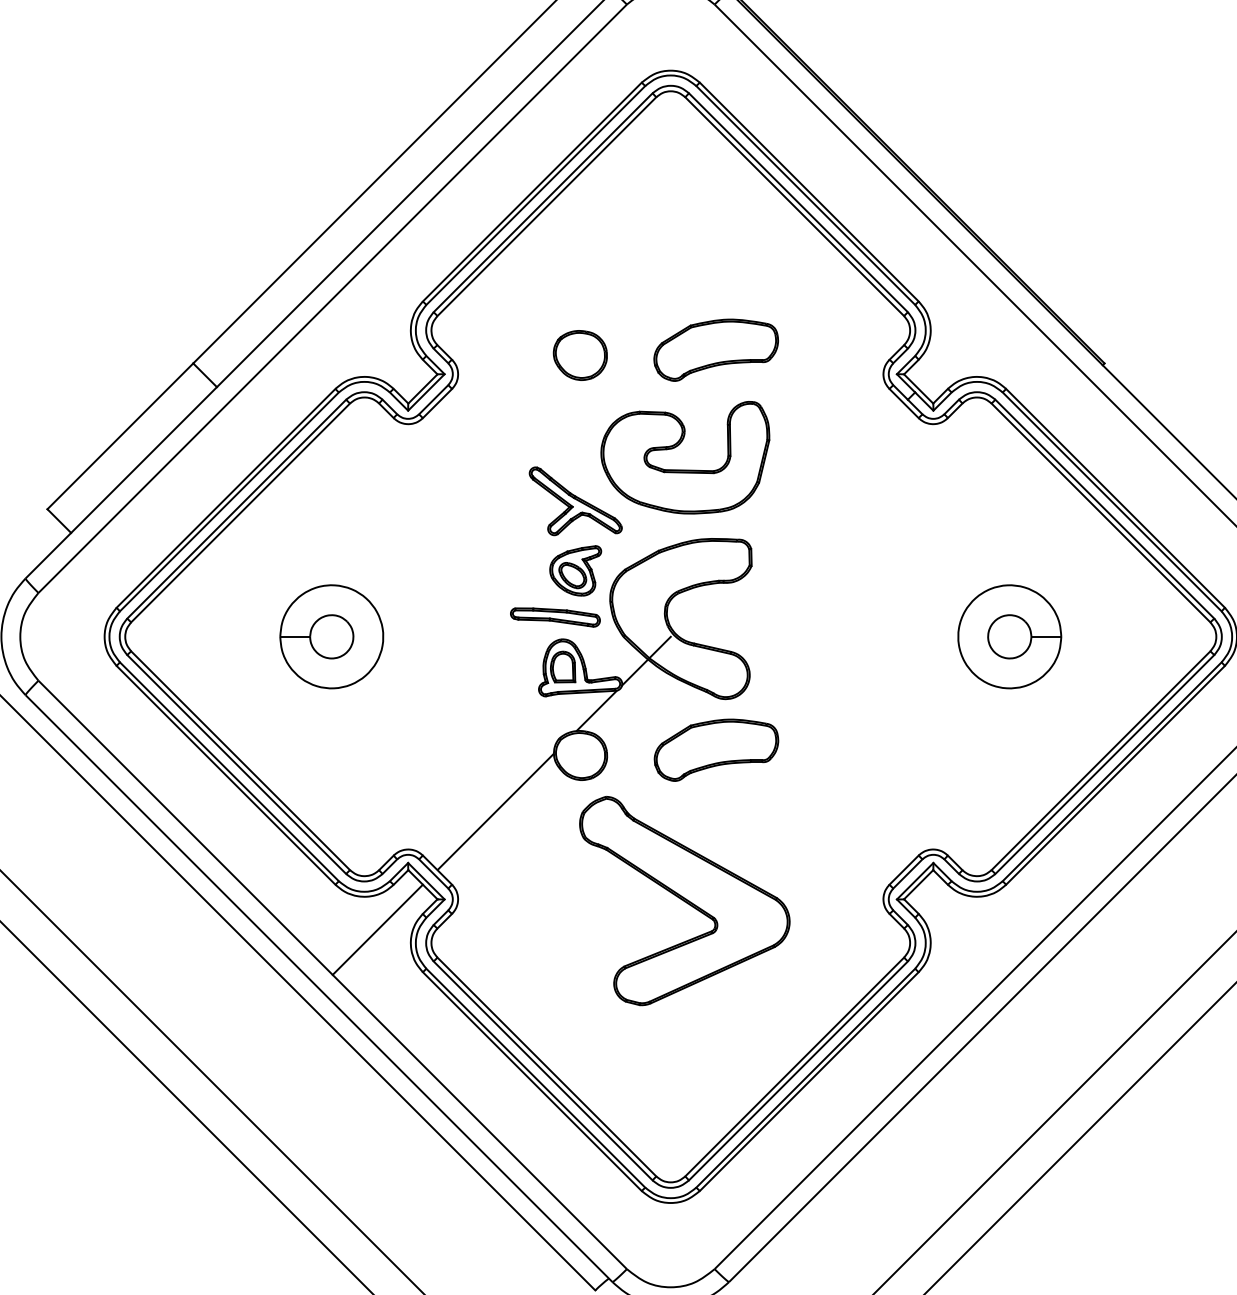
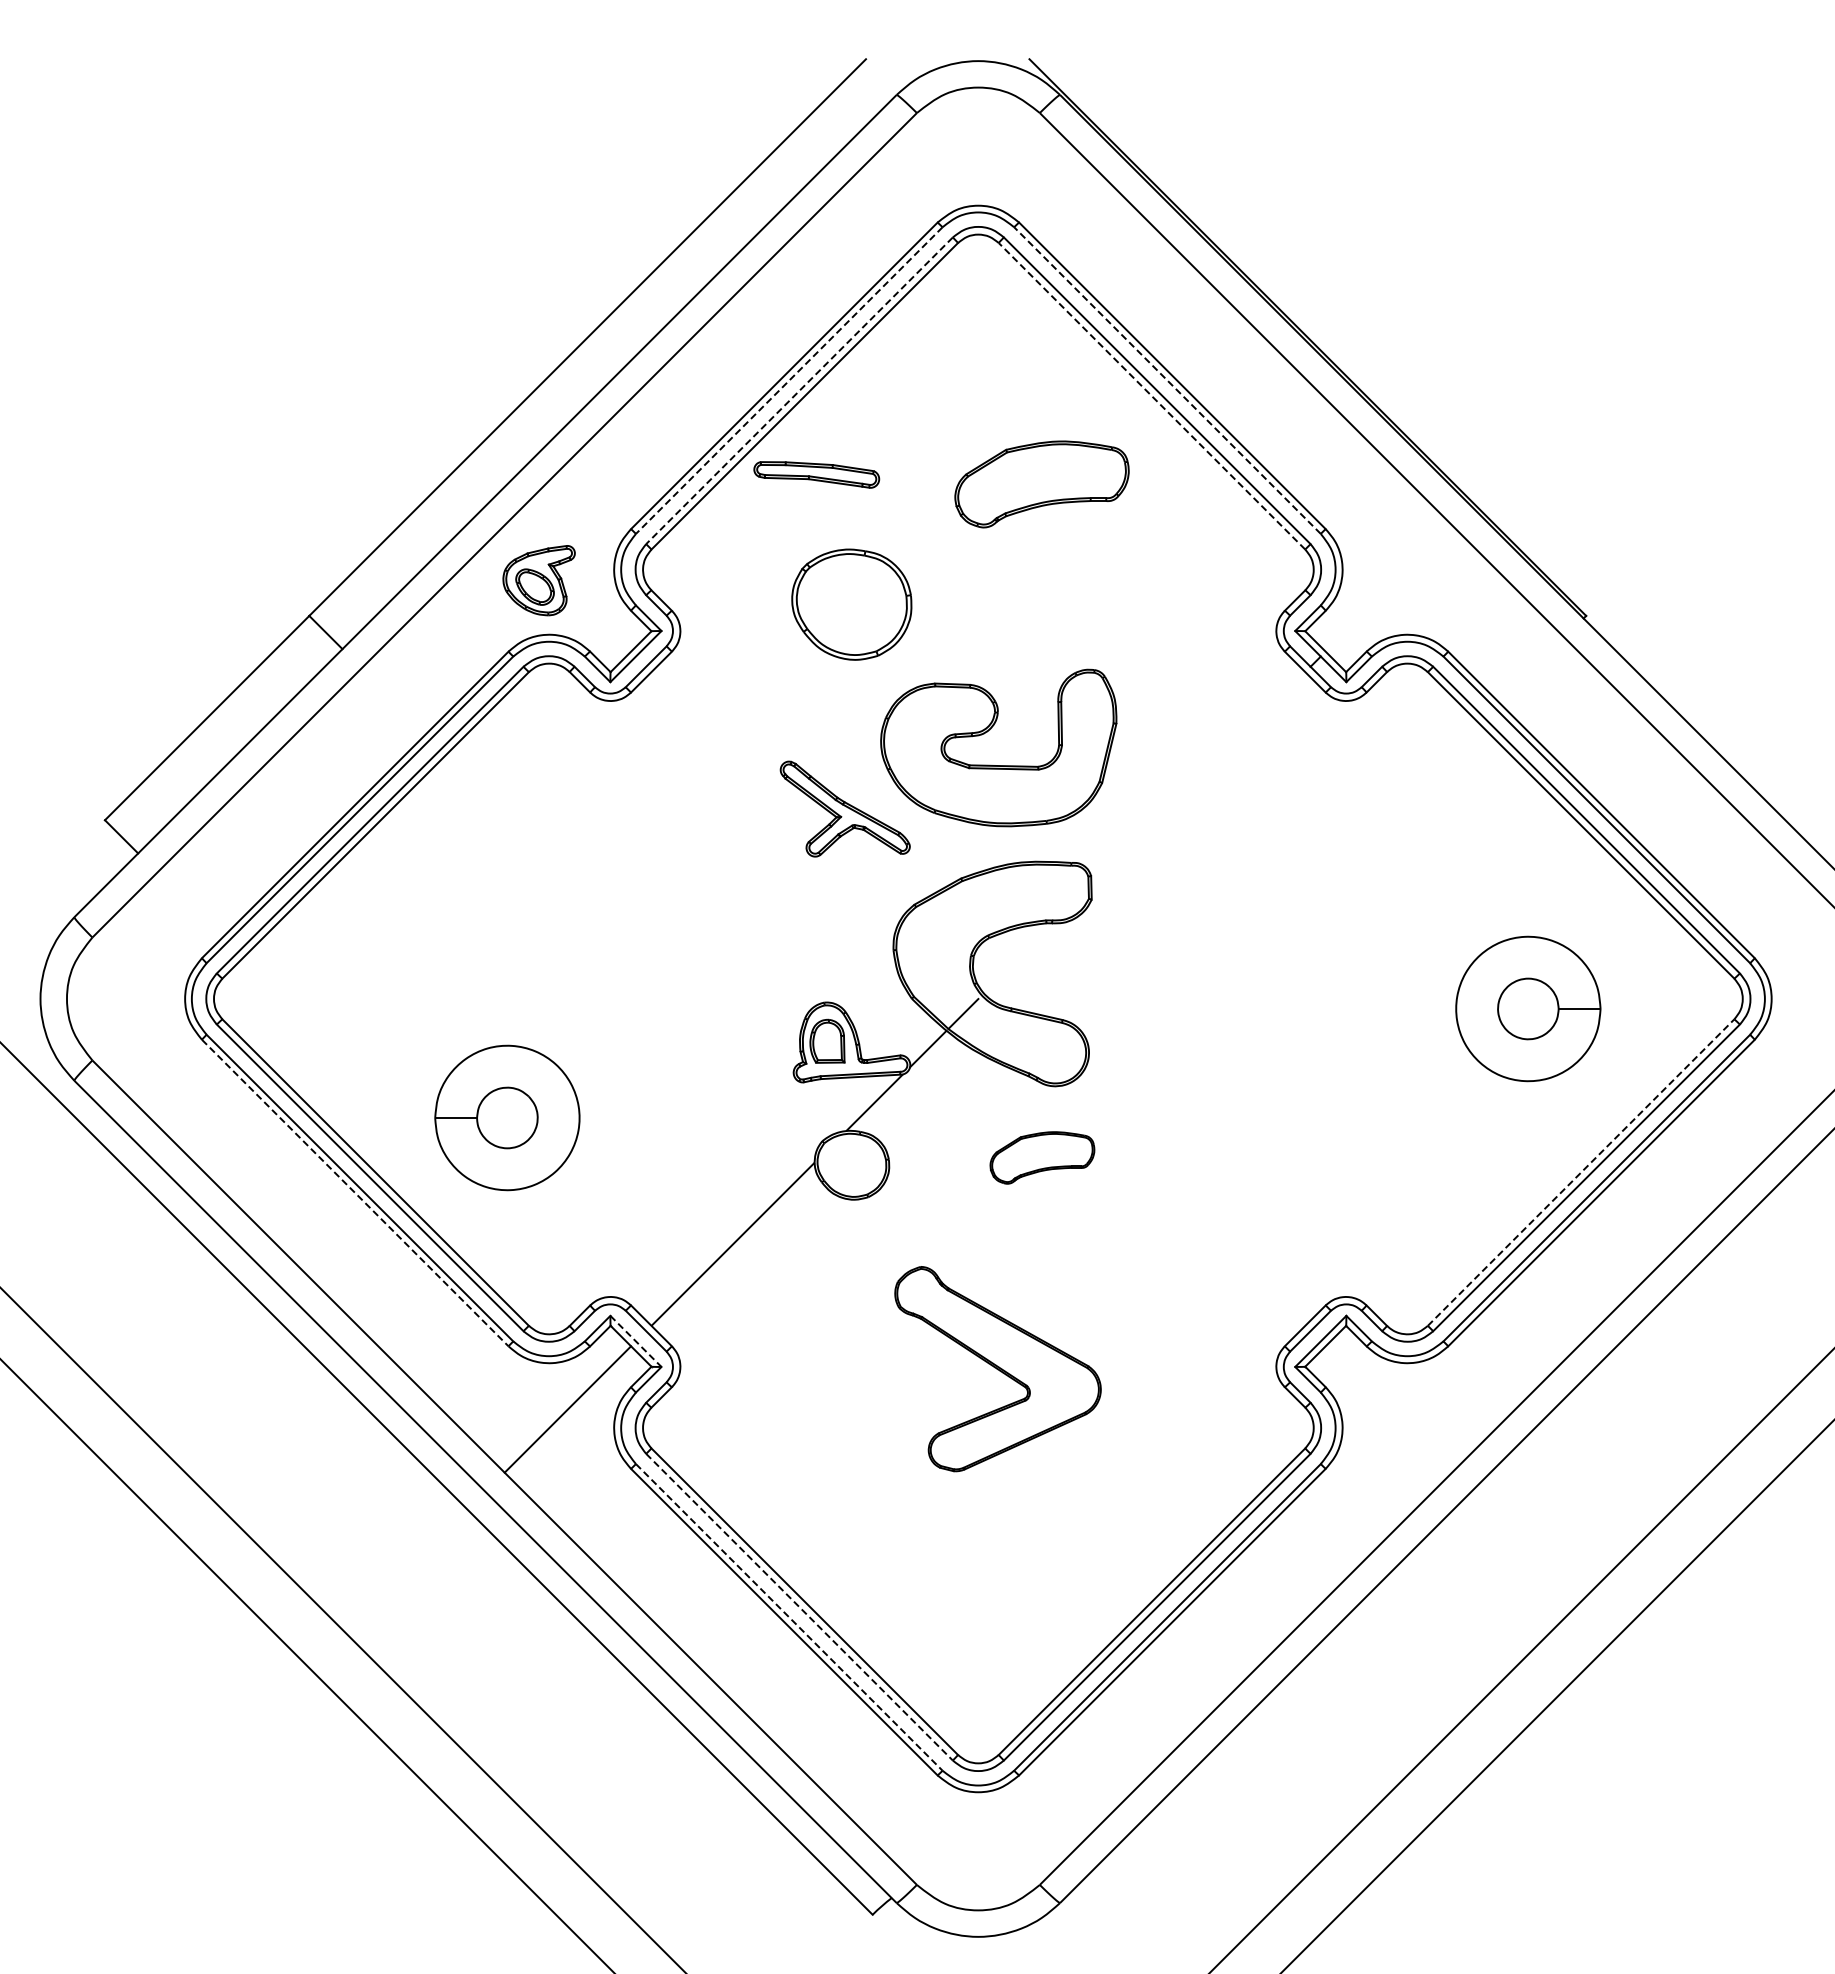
line: (535, 195) -> (789, 380), solid -> dashed
line: (805, 195) -> (1167, 380), solid -> dashed
line: (543, 202) -> (799, 390), solid -> dashed
line: (795, 206) -> (1152, 396), solid -> dashed
part: (715, 350) -> (1041, 484), moved
part: (580, 355) -> (851, 604), size x1.6
part: (575, 570) -> (538, 580), moved
part: (555, 617) -> (816, 474), moved
part: (331, 636) -> (507, 1117), moved
part: (1009, 636) -> (1528, 1008), moved
part: (716, 749) -> (1042, 1157), size x0.6
line: (1101, 760) -> (1581, 1172), solid -> dashed
line: (226, 775) -> (355, 1193), solid -> dashed
line: (426, 881) -> (636, 1341), solid -> dashed
part: (684, 900) -> (997, 1368), size x0.7
line: (543, 1071) -> (799, 1607), solid -> dashed
line: (535, 1078) -> (789, 1617), solid -> dashed

